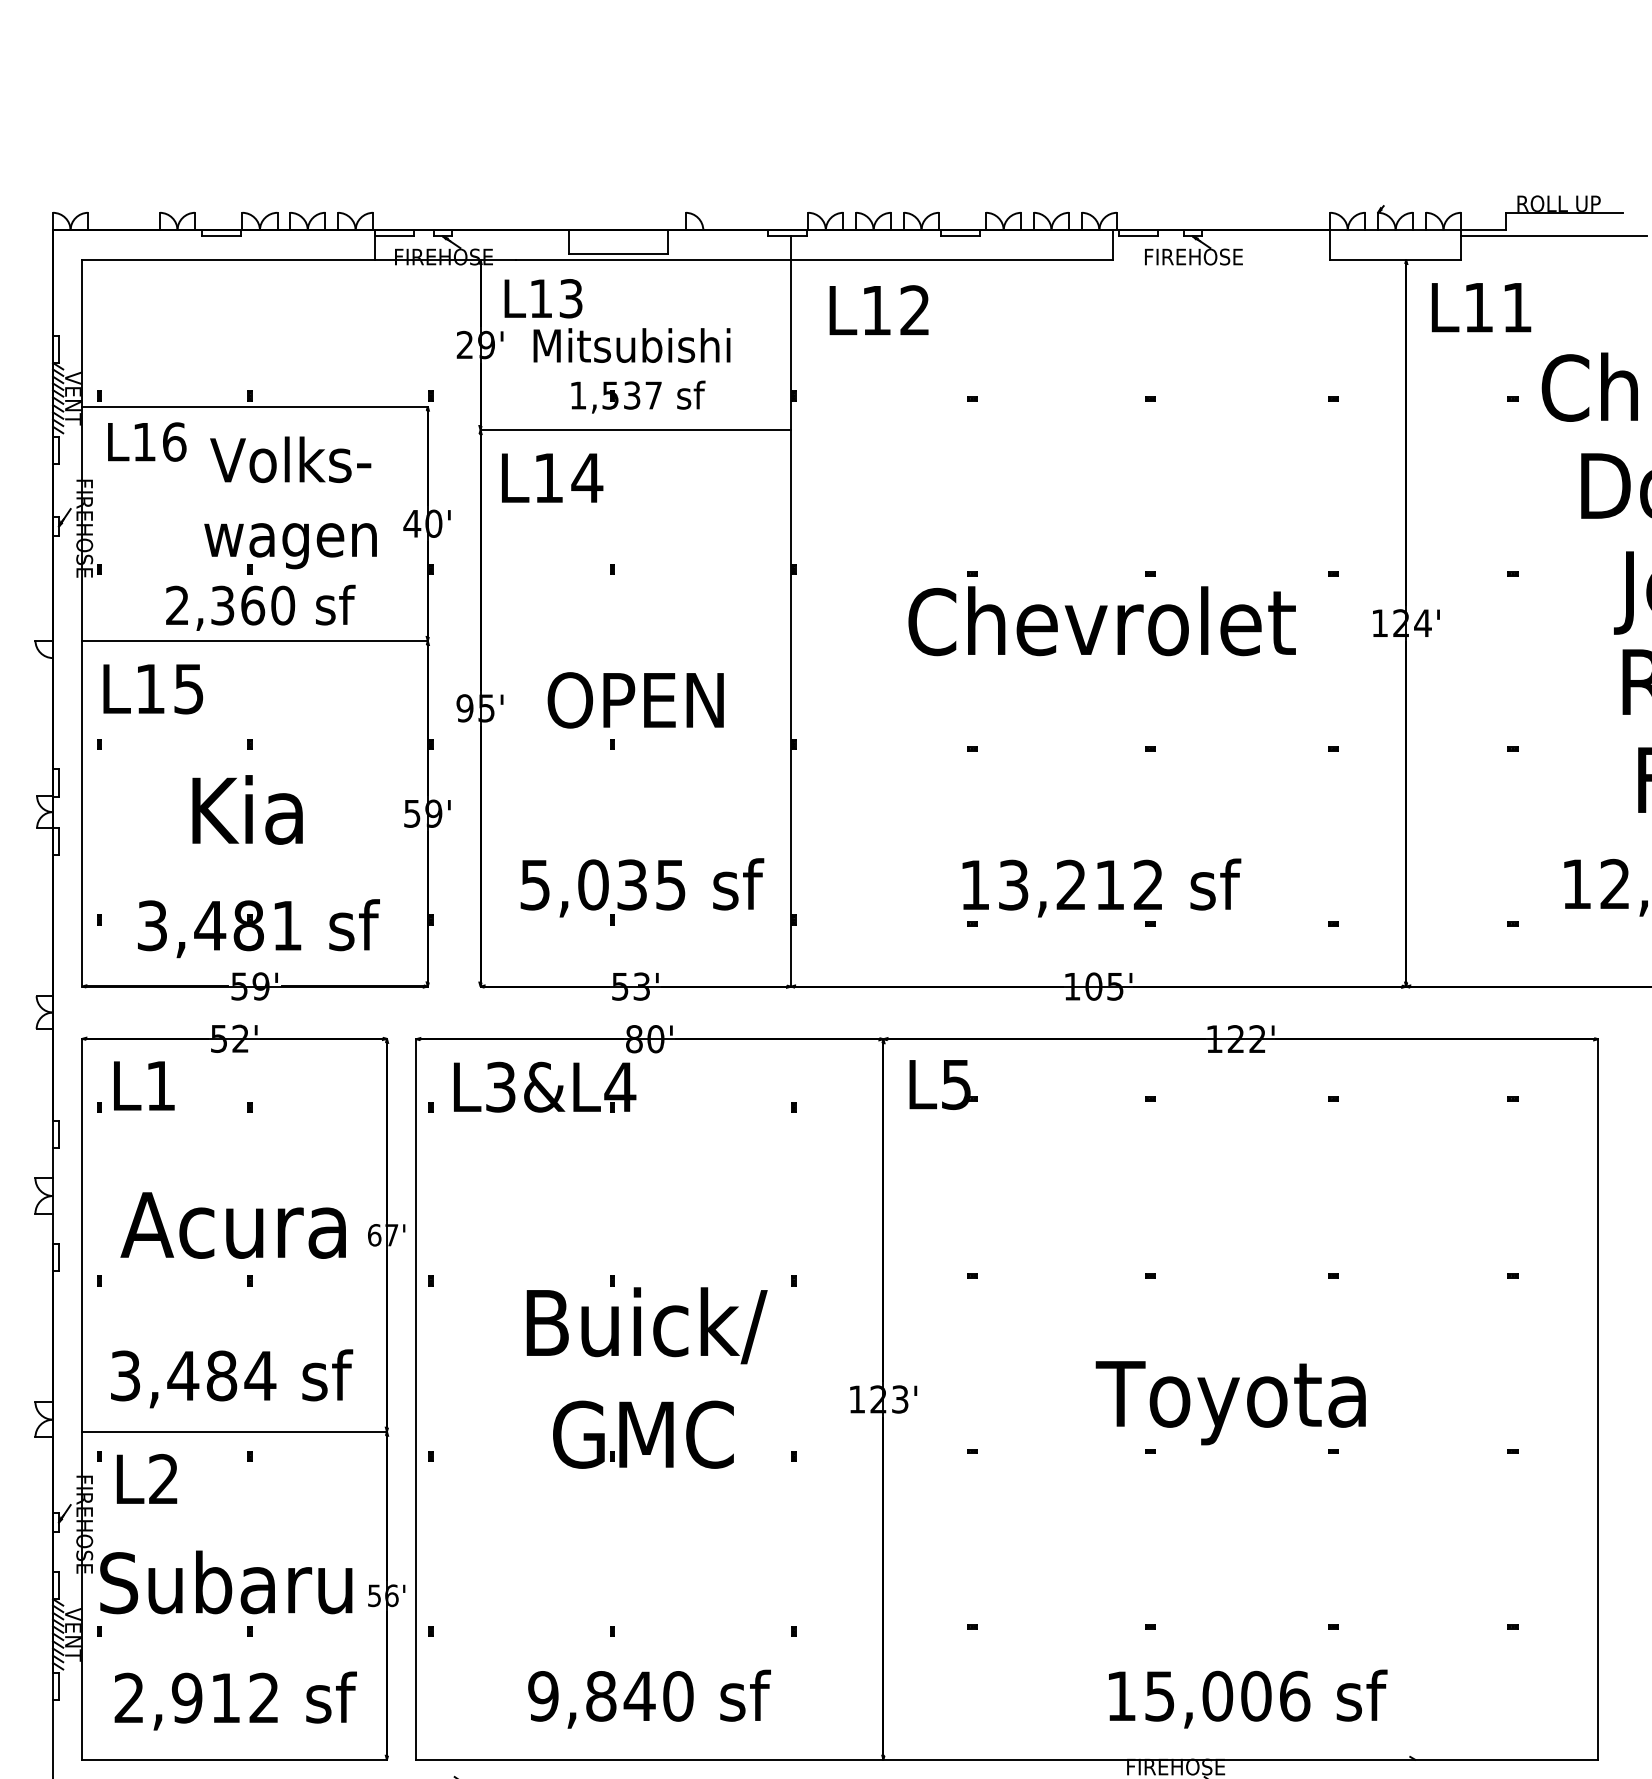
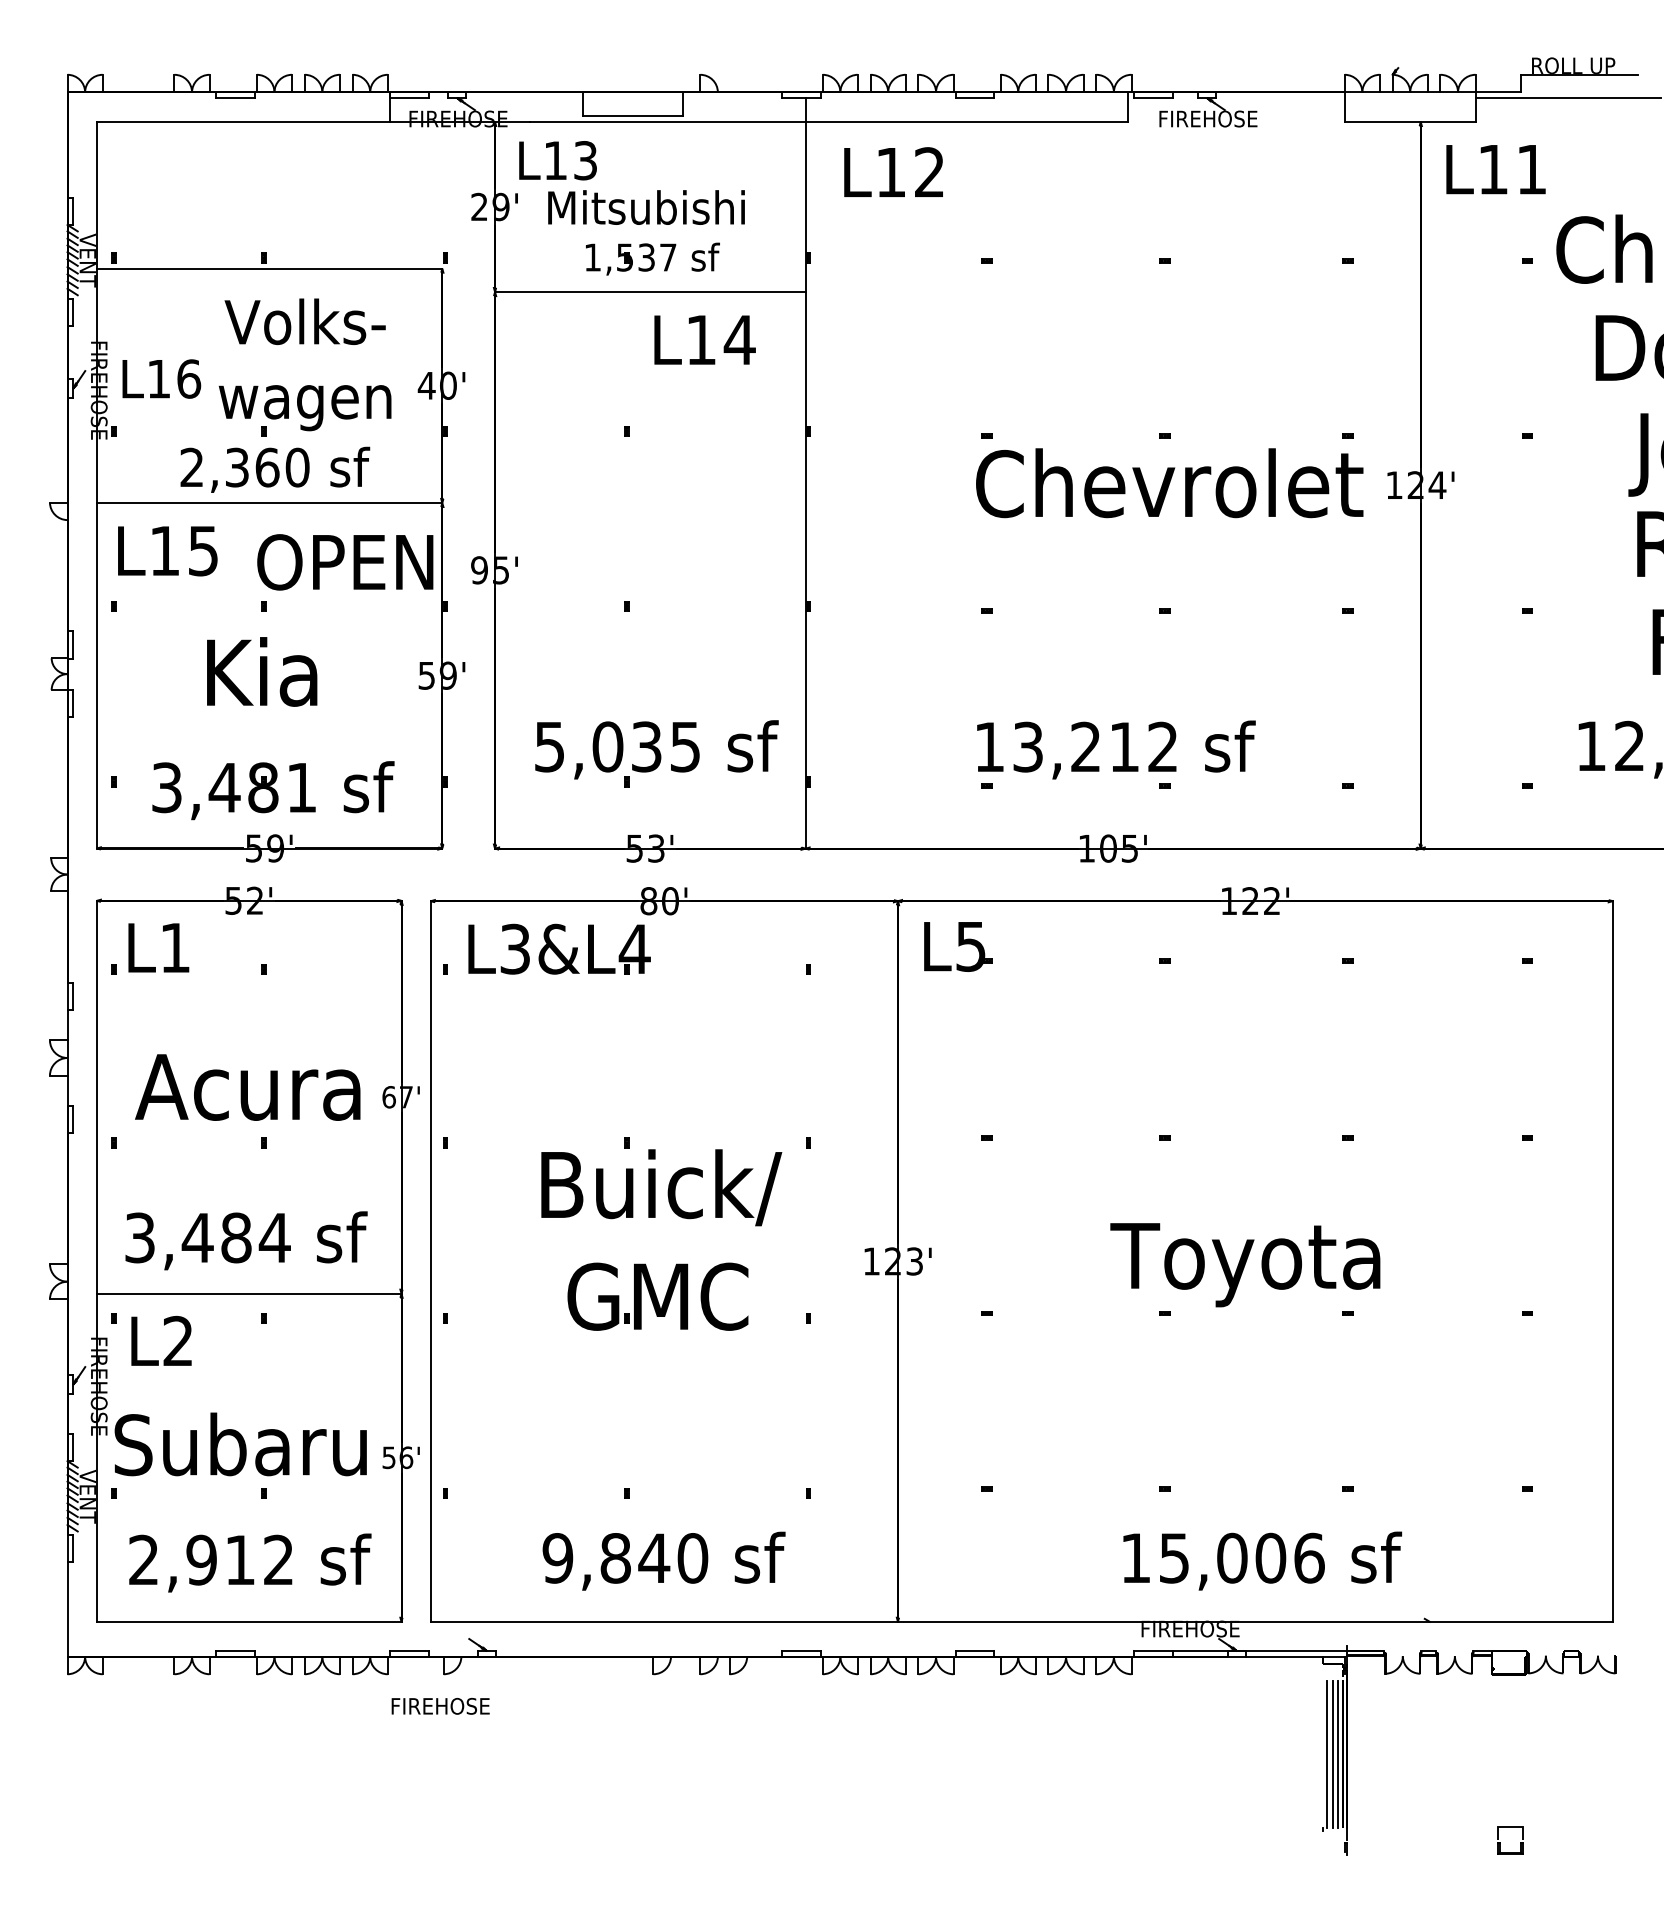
text: (146, 441) -> (161, 378), moved
text: (551, 477) -> (704, 339), moved
text: (1101, 621) -> (1169, 483), moved
text: (635, 700) -> (345, 562), moved

